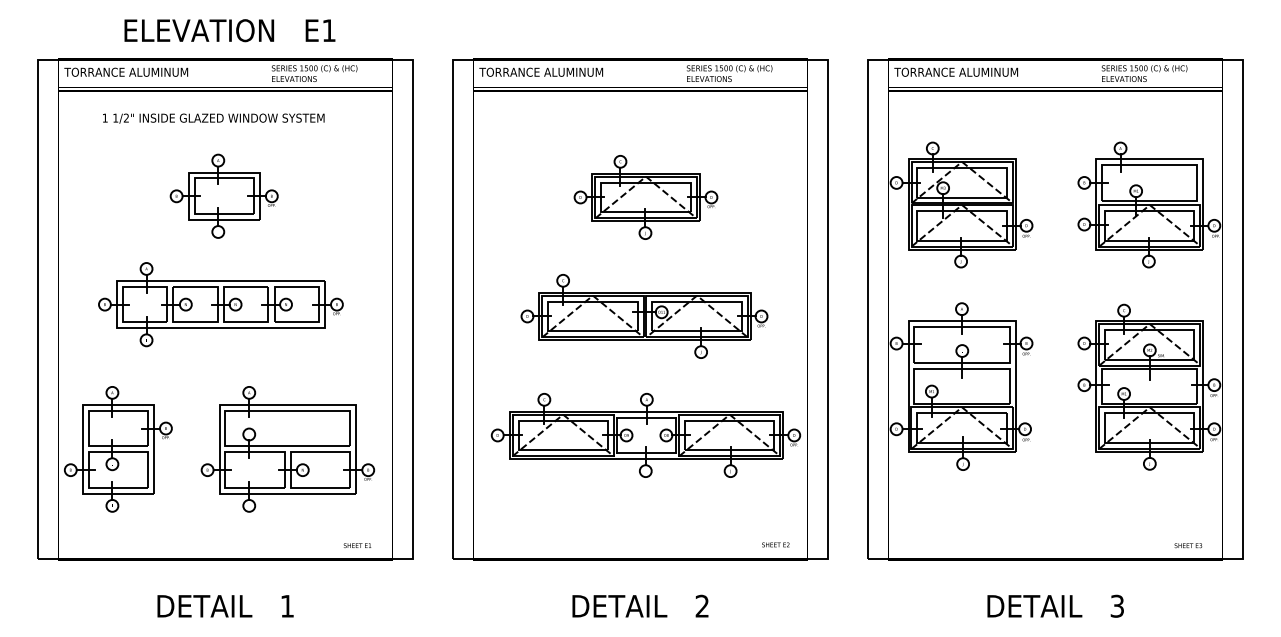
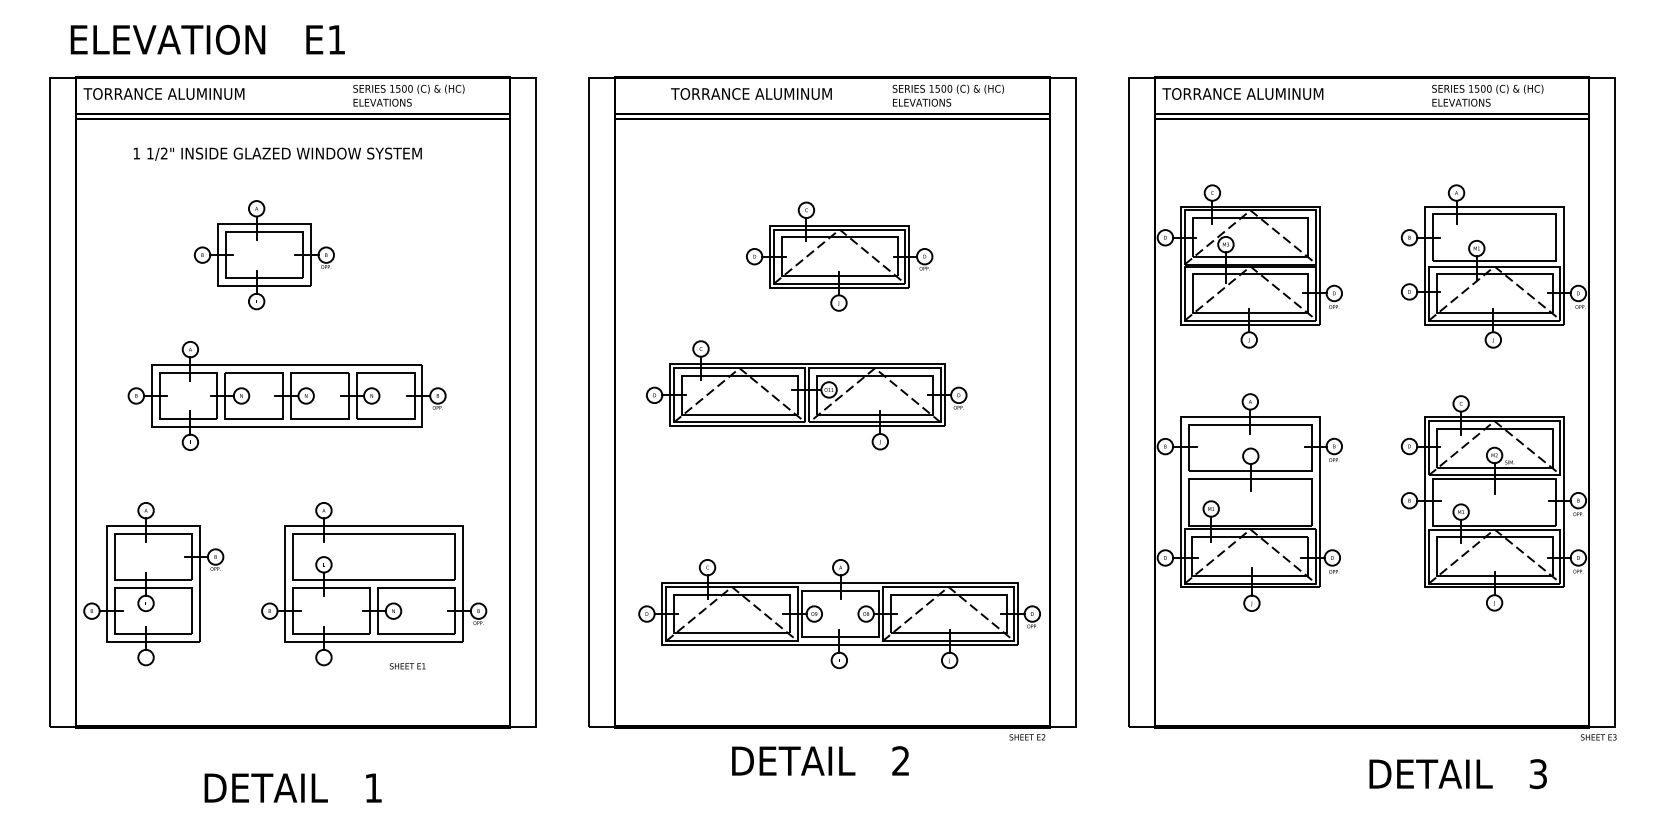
text: (229, 30) -> (207, 39), moved
text: (541, 71) -> (751, 93), moved
part: (223, 196) -> (263, 255), moved
part: (644, 316) -> (806, 395), moved
part: (645, 435) -> (839, 614), moved
text: (357, 545) -> (407, 666), moved
text: (775, 545) -> (1027, 737), moved
text: (1188, 545) -> (1598, 737), moved
text: (640, 605) -> (820, 760), moved
text: (1055, 606) -> (1457, 774), moved

